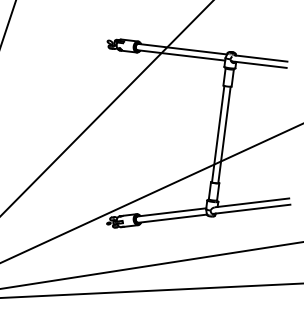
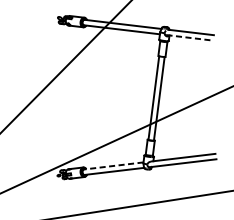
line: (260, 64) -> (190, 37), solid -> dashed
line: (172, 212) -> (114, 166), solid -> dashed

